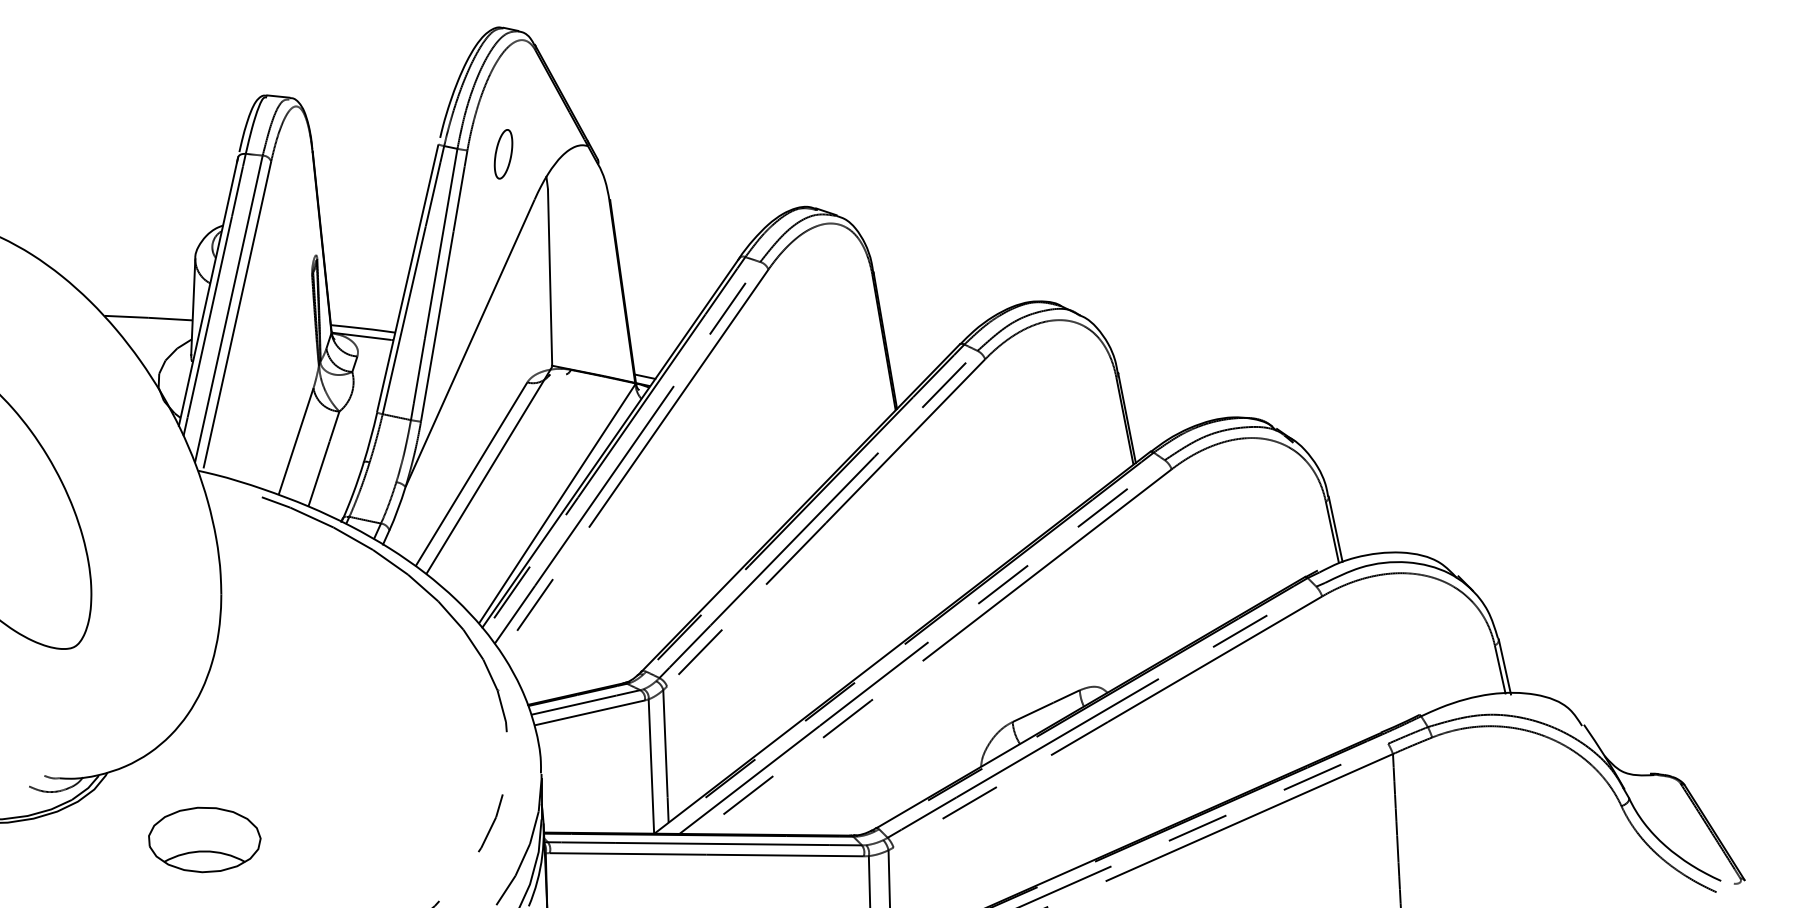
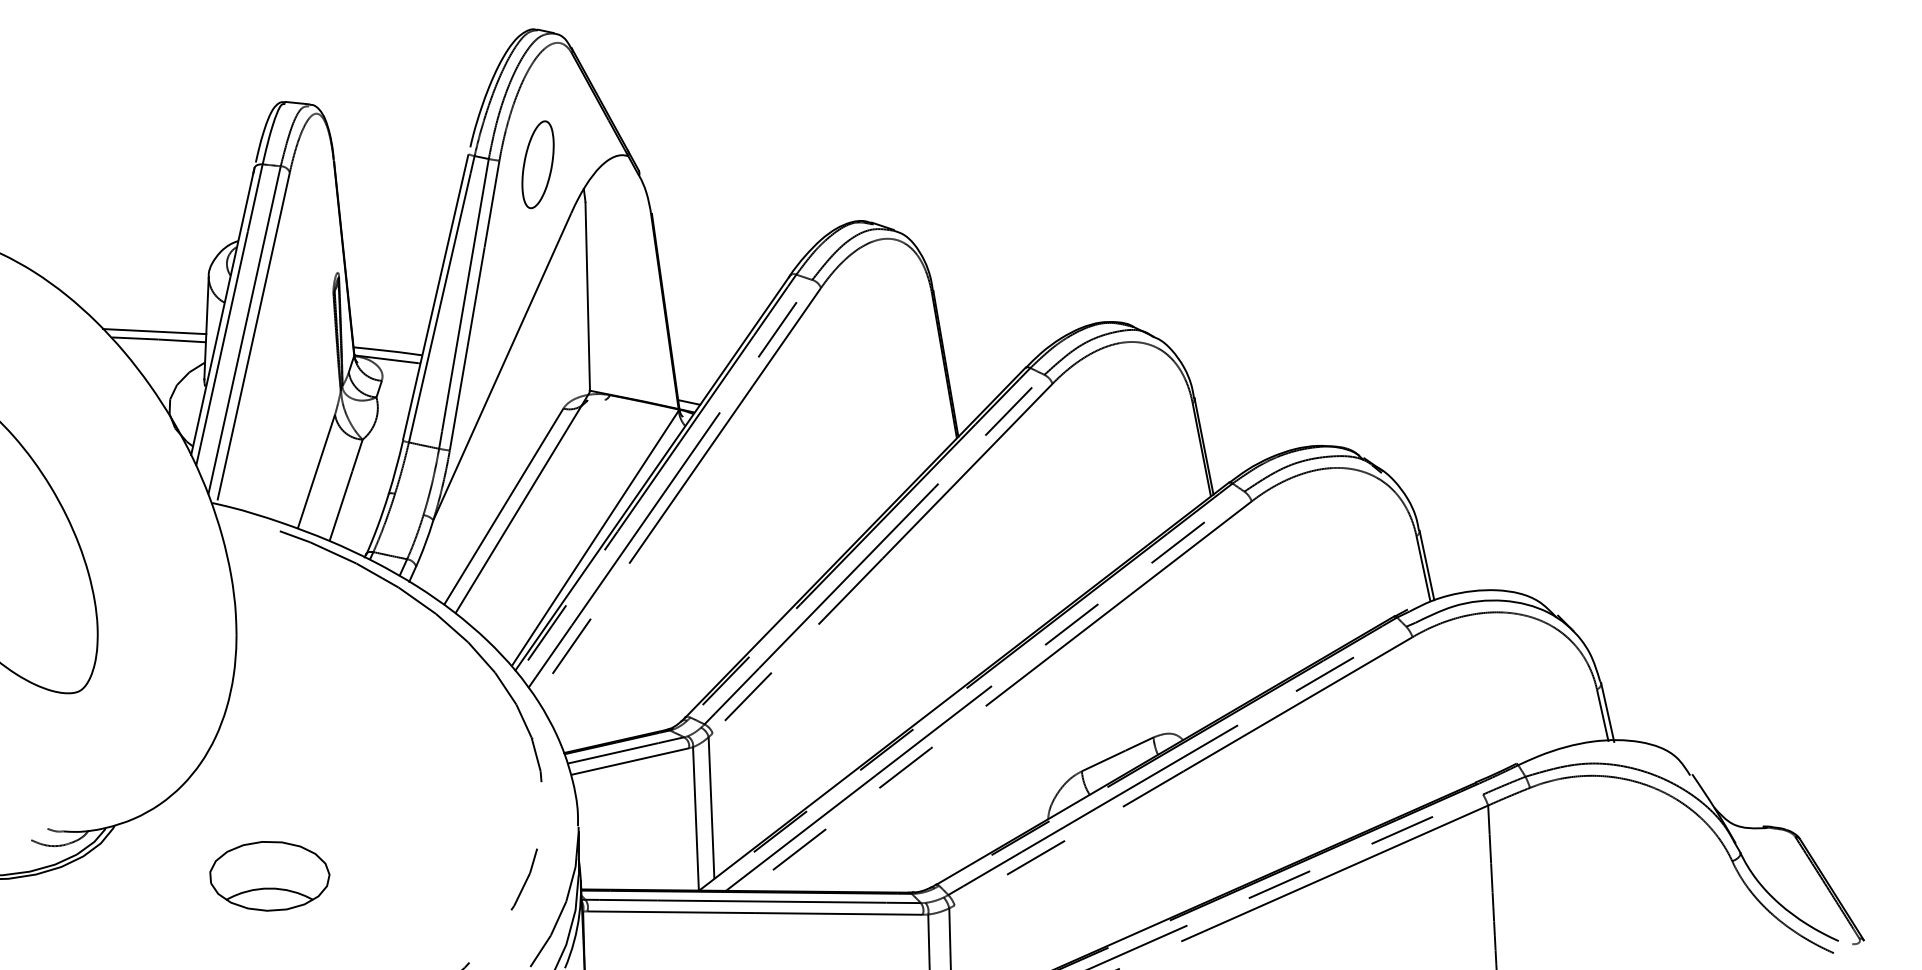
part: (503, 153) -> (537, 164), size x1.67
line: (144, 310) -> (154, 331), added
part: (204, 840) -> (269, 876), moved

